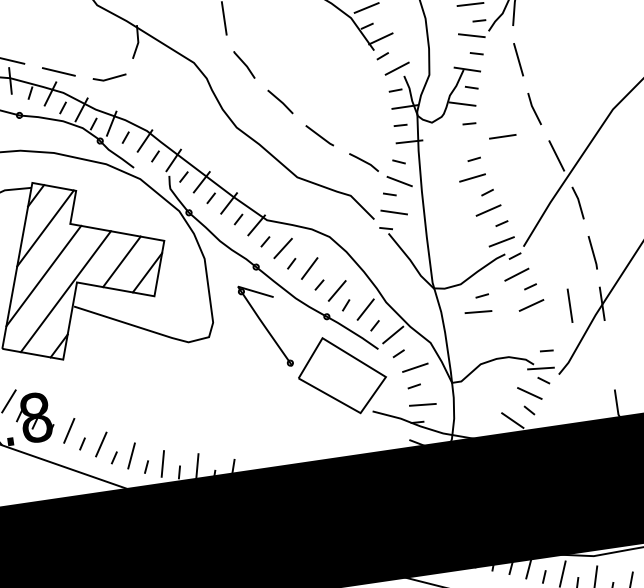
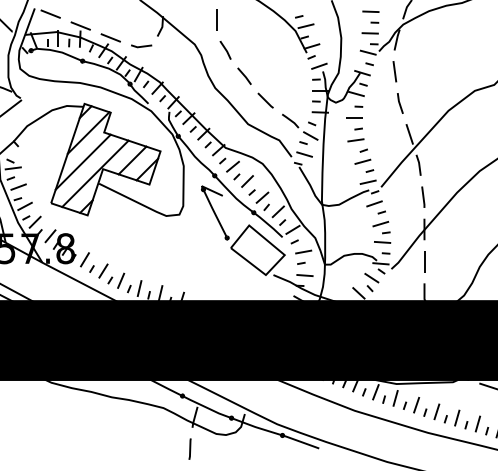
line: (503, 136) -> (354, 117), moved
part: (477, 304) -> (382, 237), moved
line: (570, 305) -> (424, 261), moved

